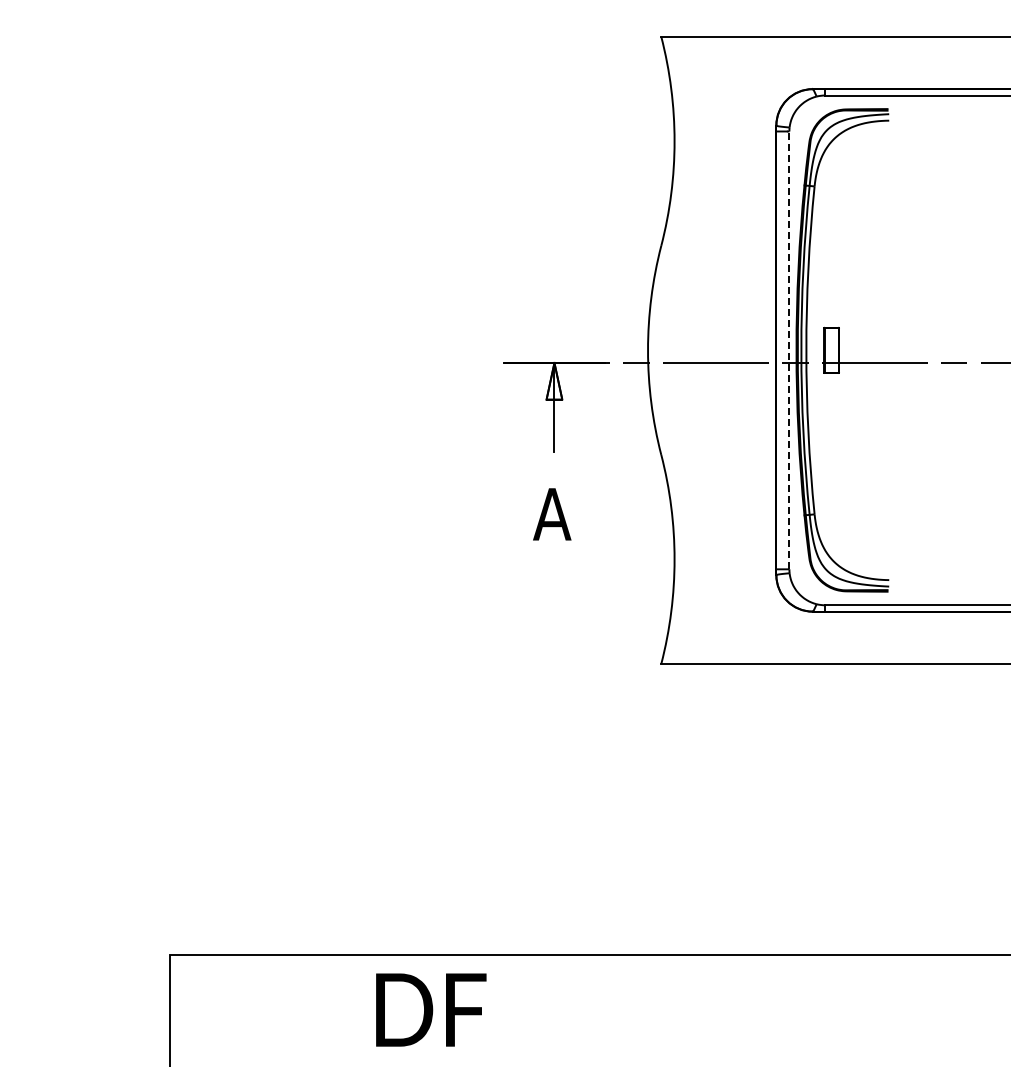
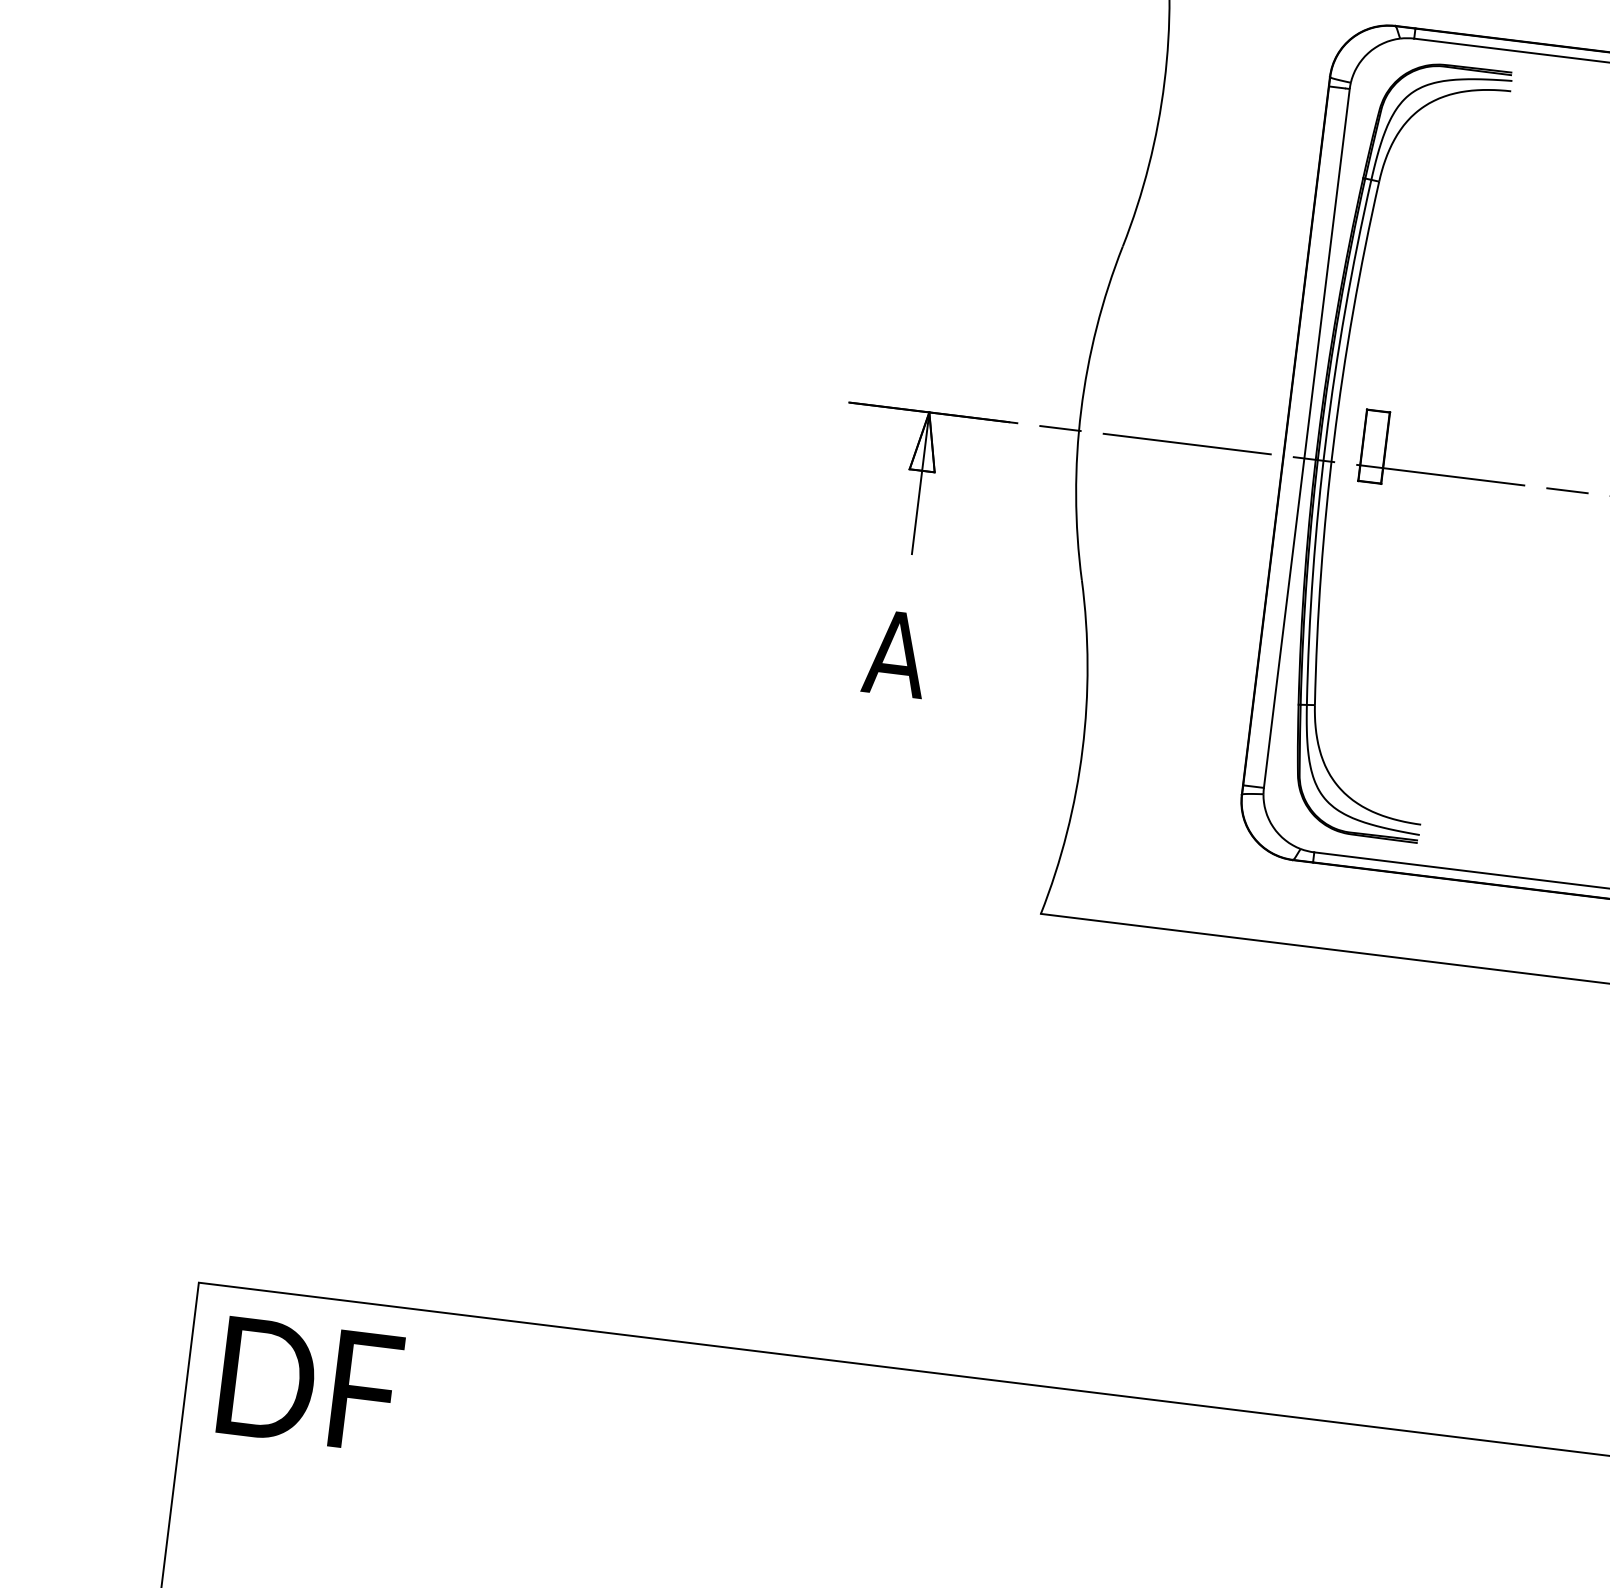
line: (789, 350) -> (1306, 438), dashed -> solid
text: (431, 1009) -> (311, 1384), moved

